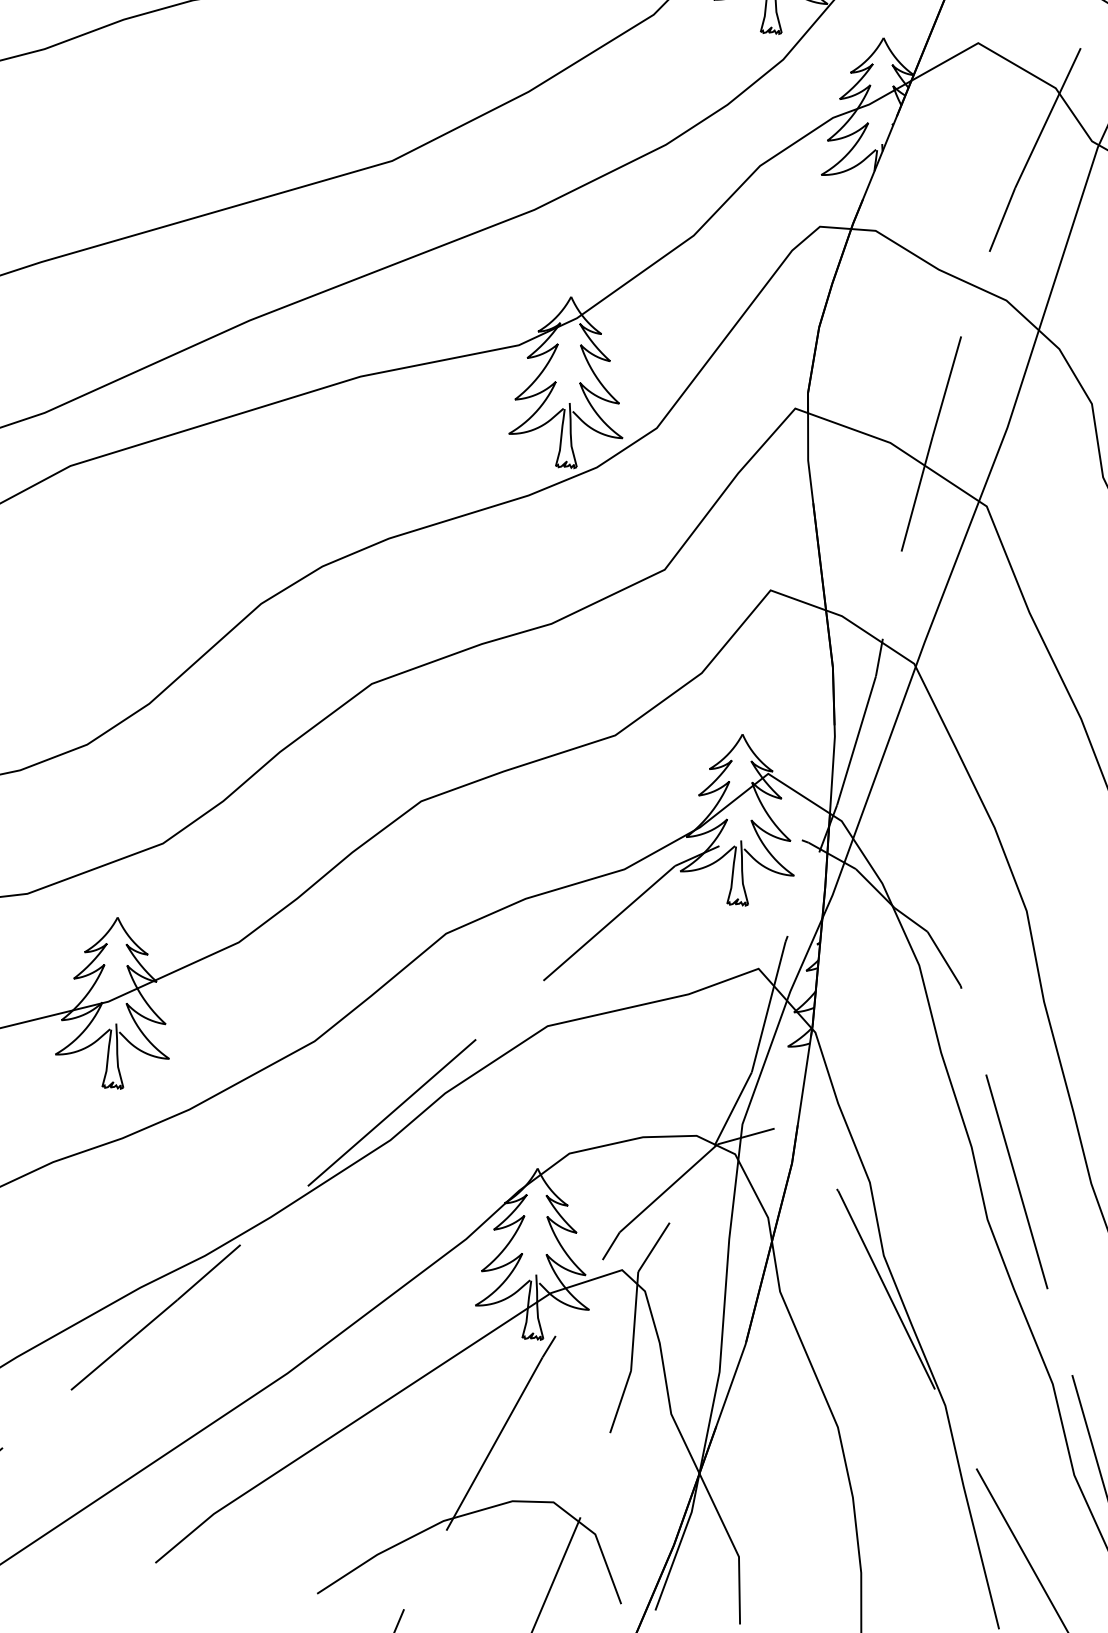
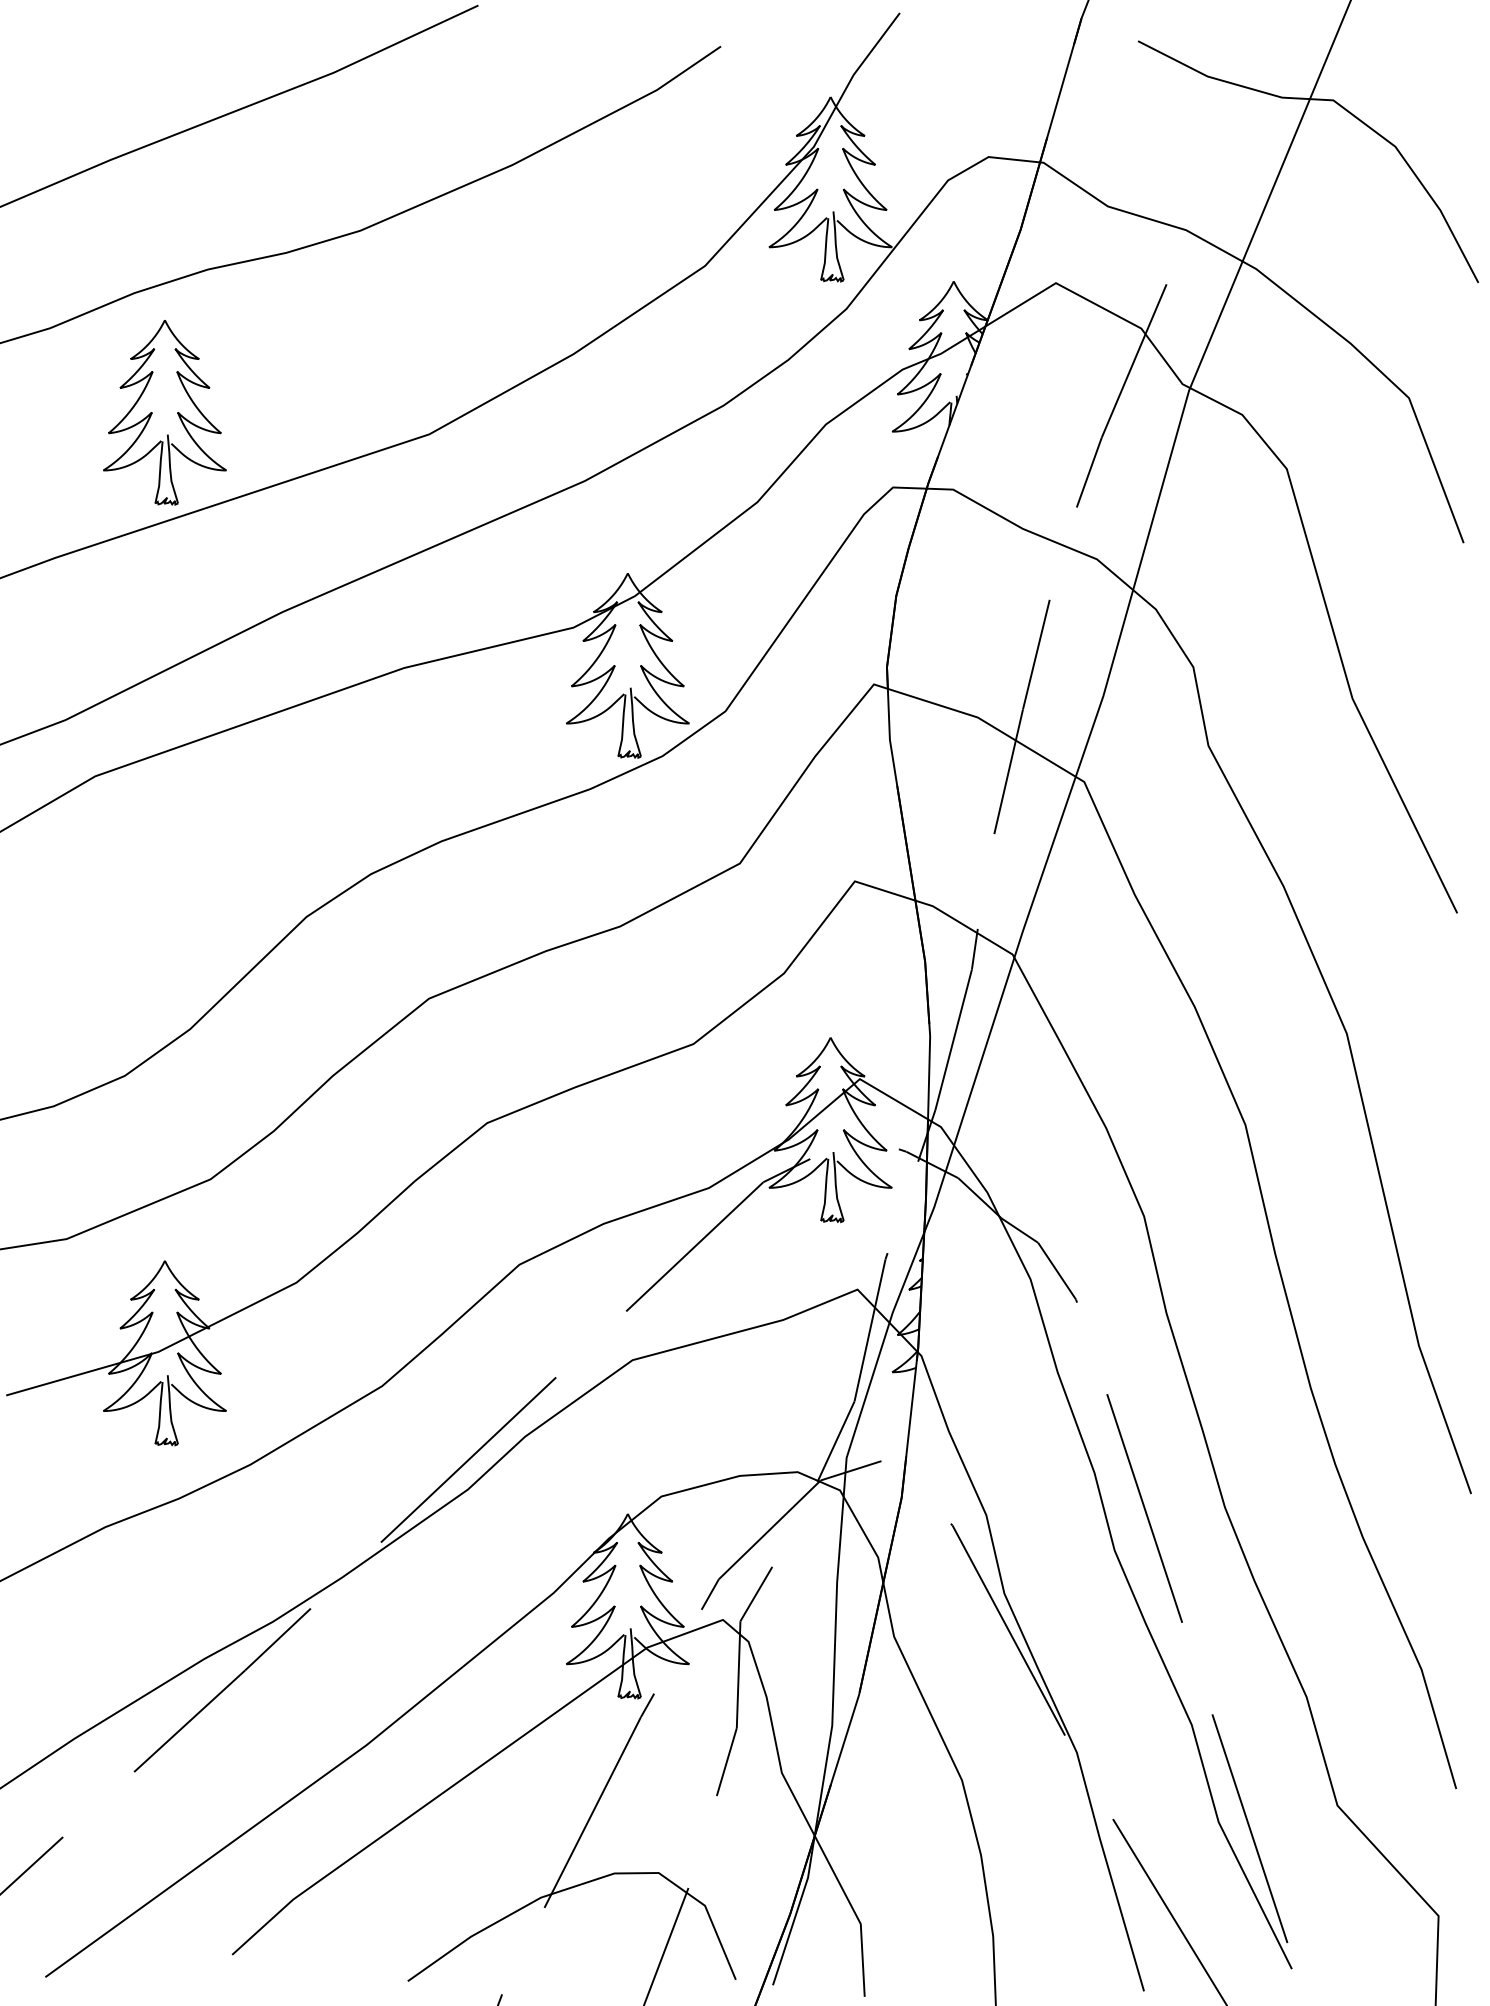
part: (136, 130) -> (152, 412), added

